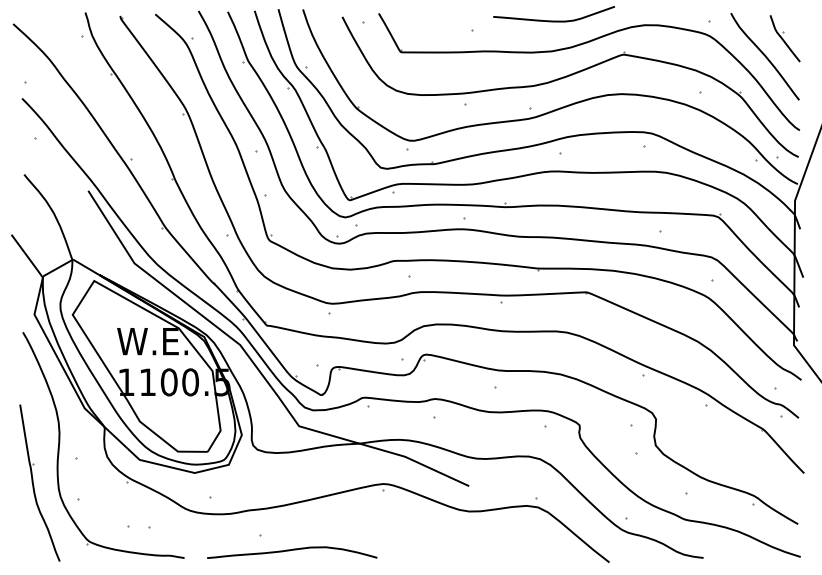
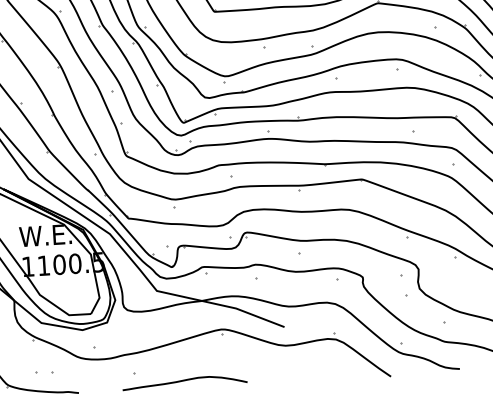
curve: (292, 550) -> (184, 380), moved

